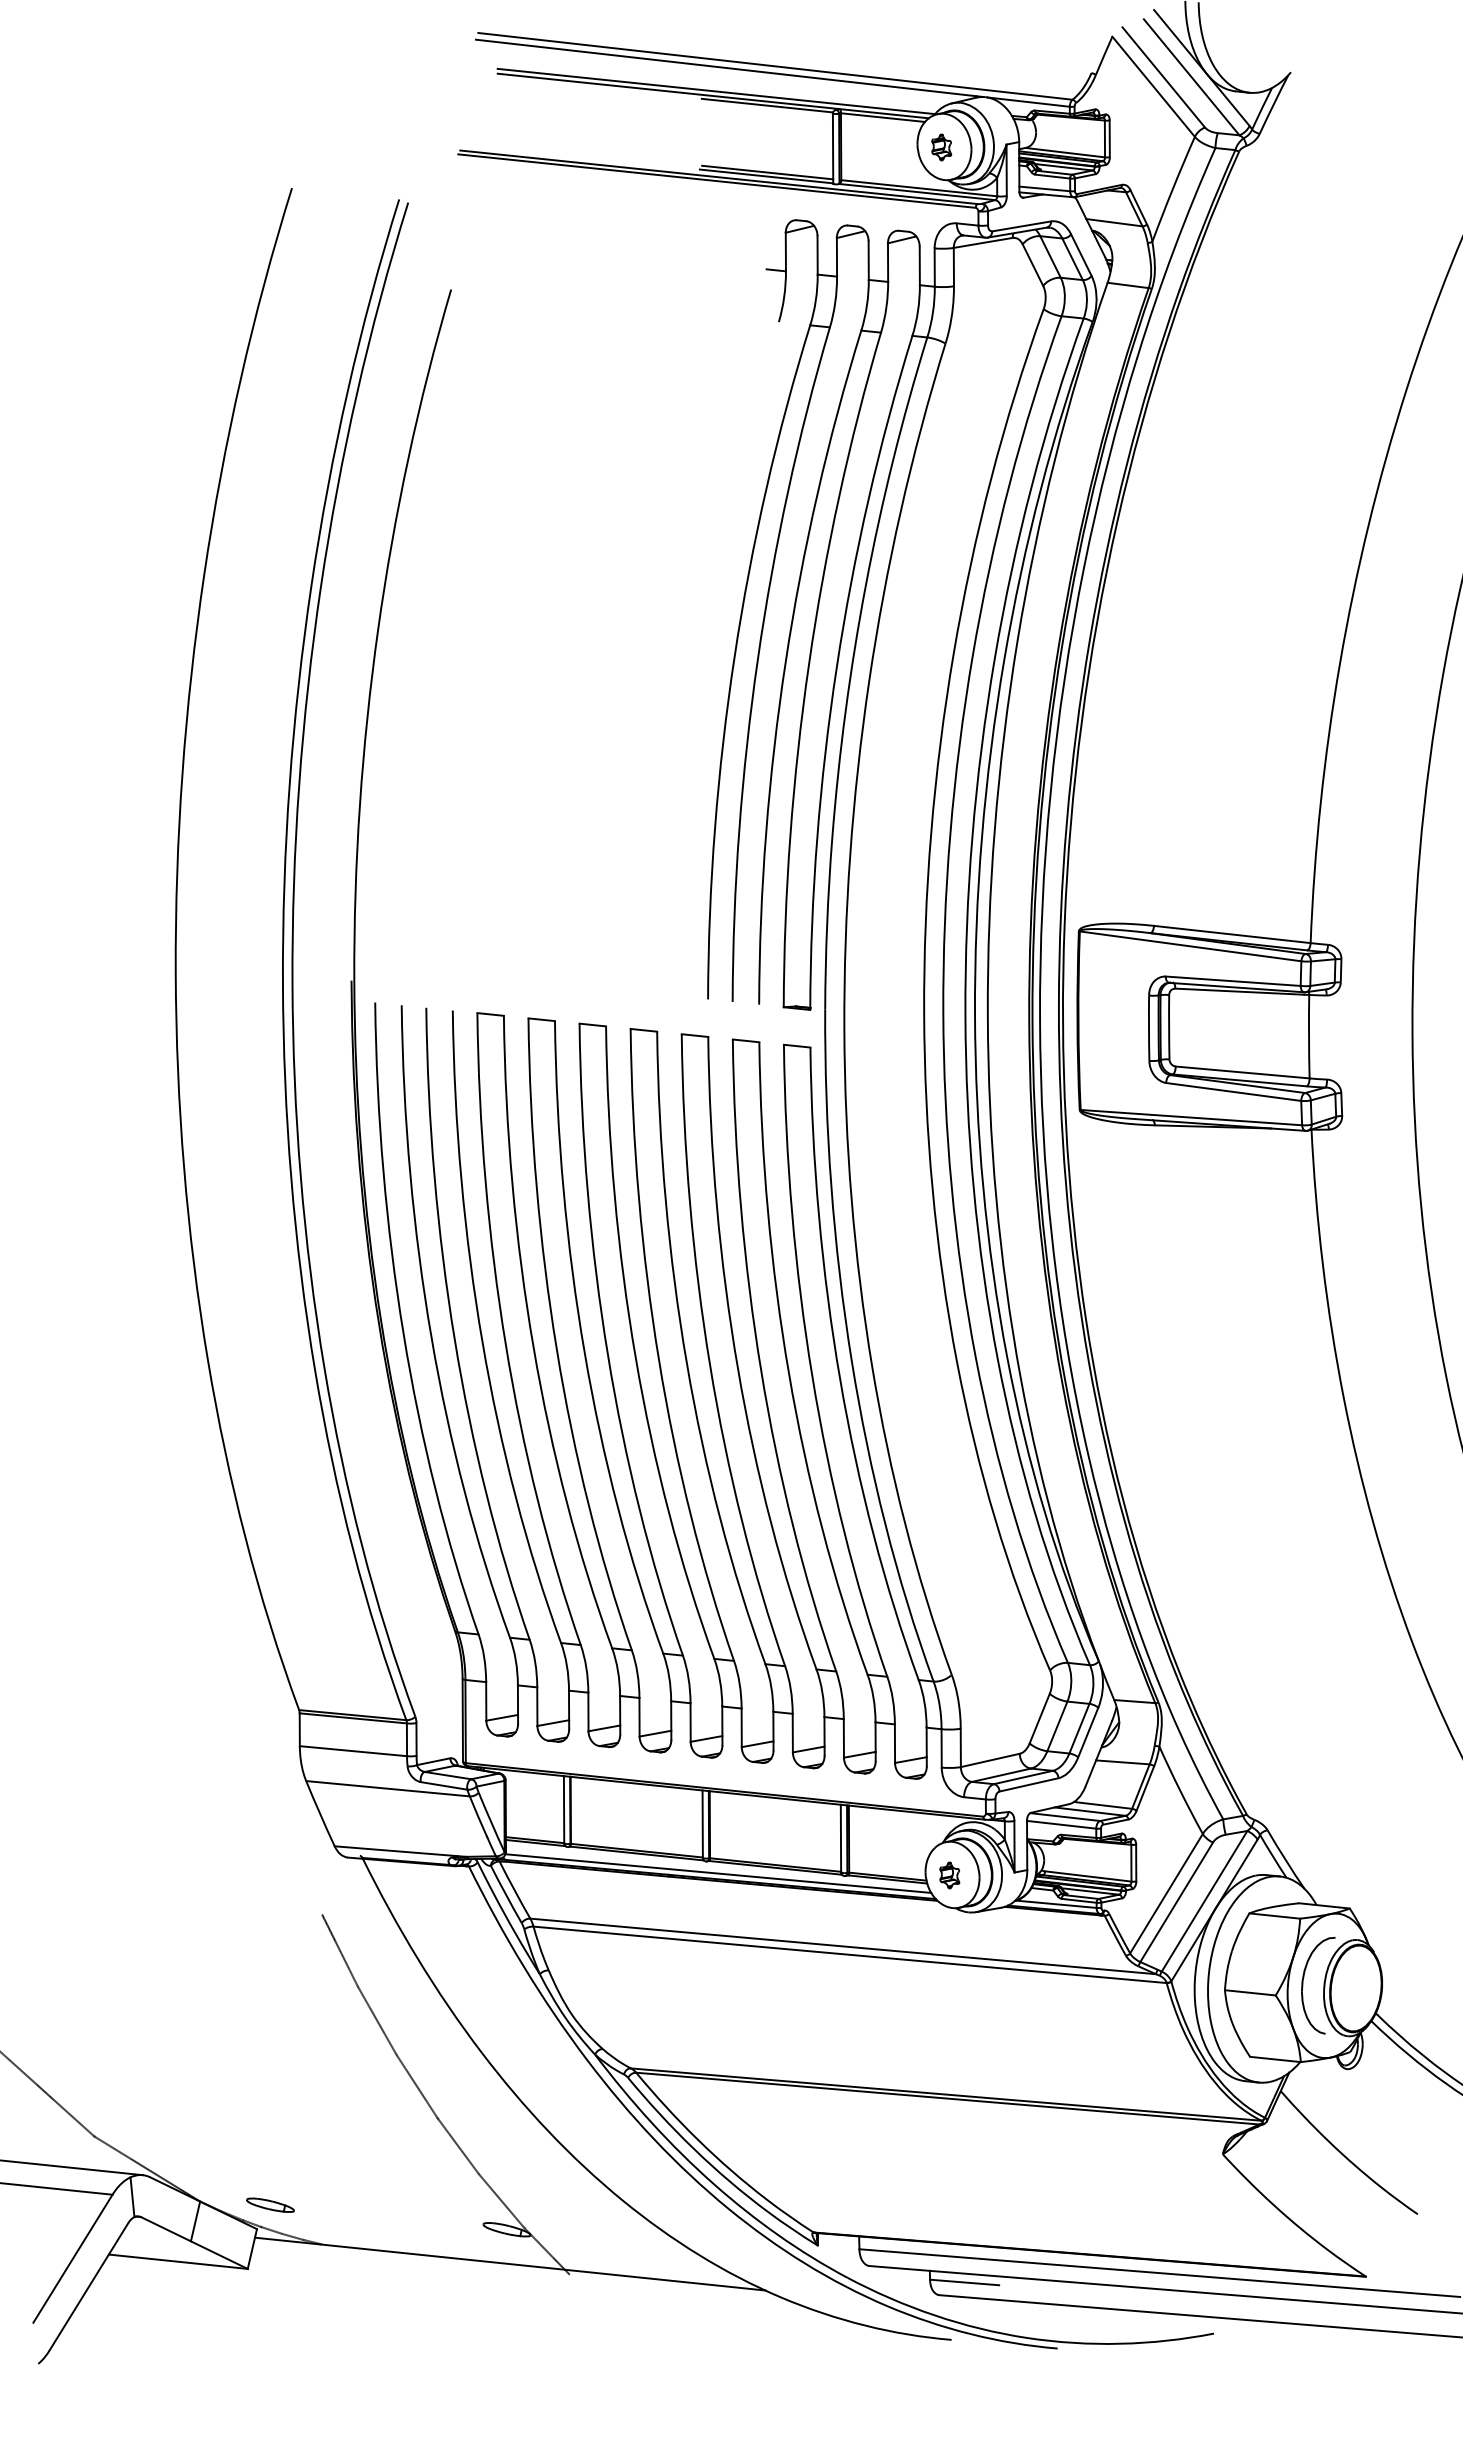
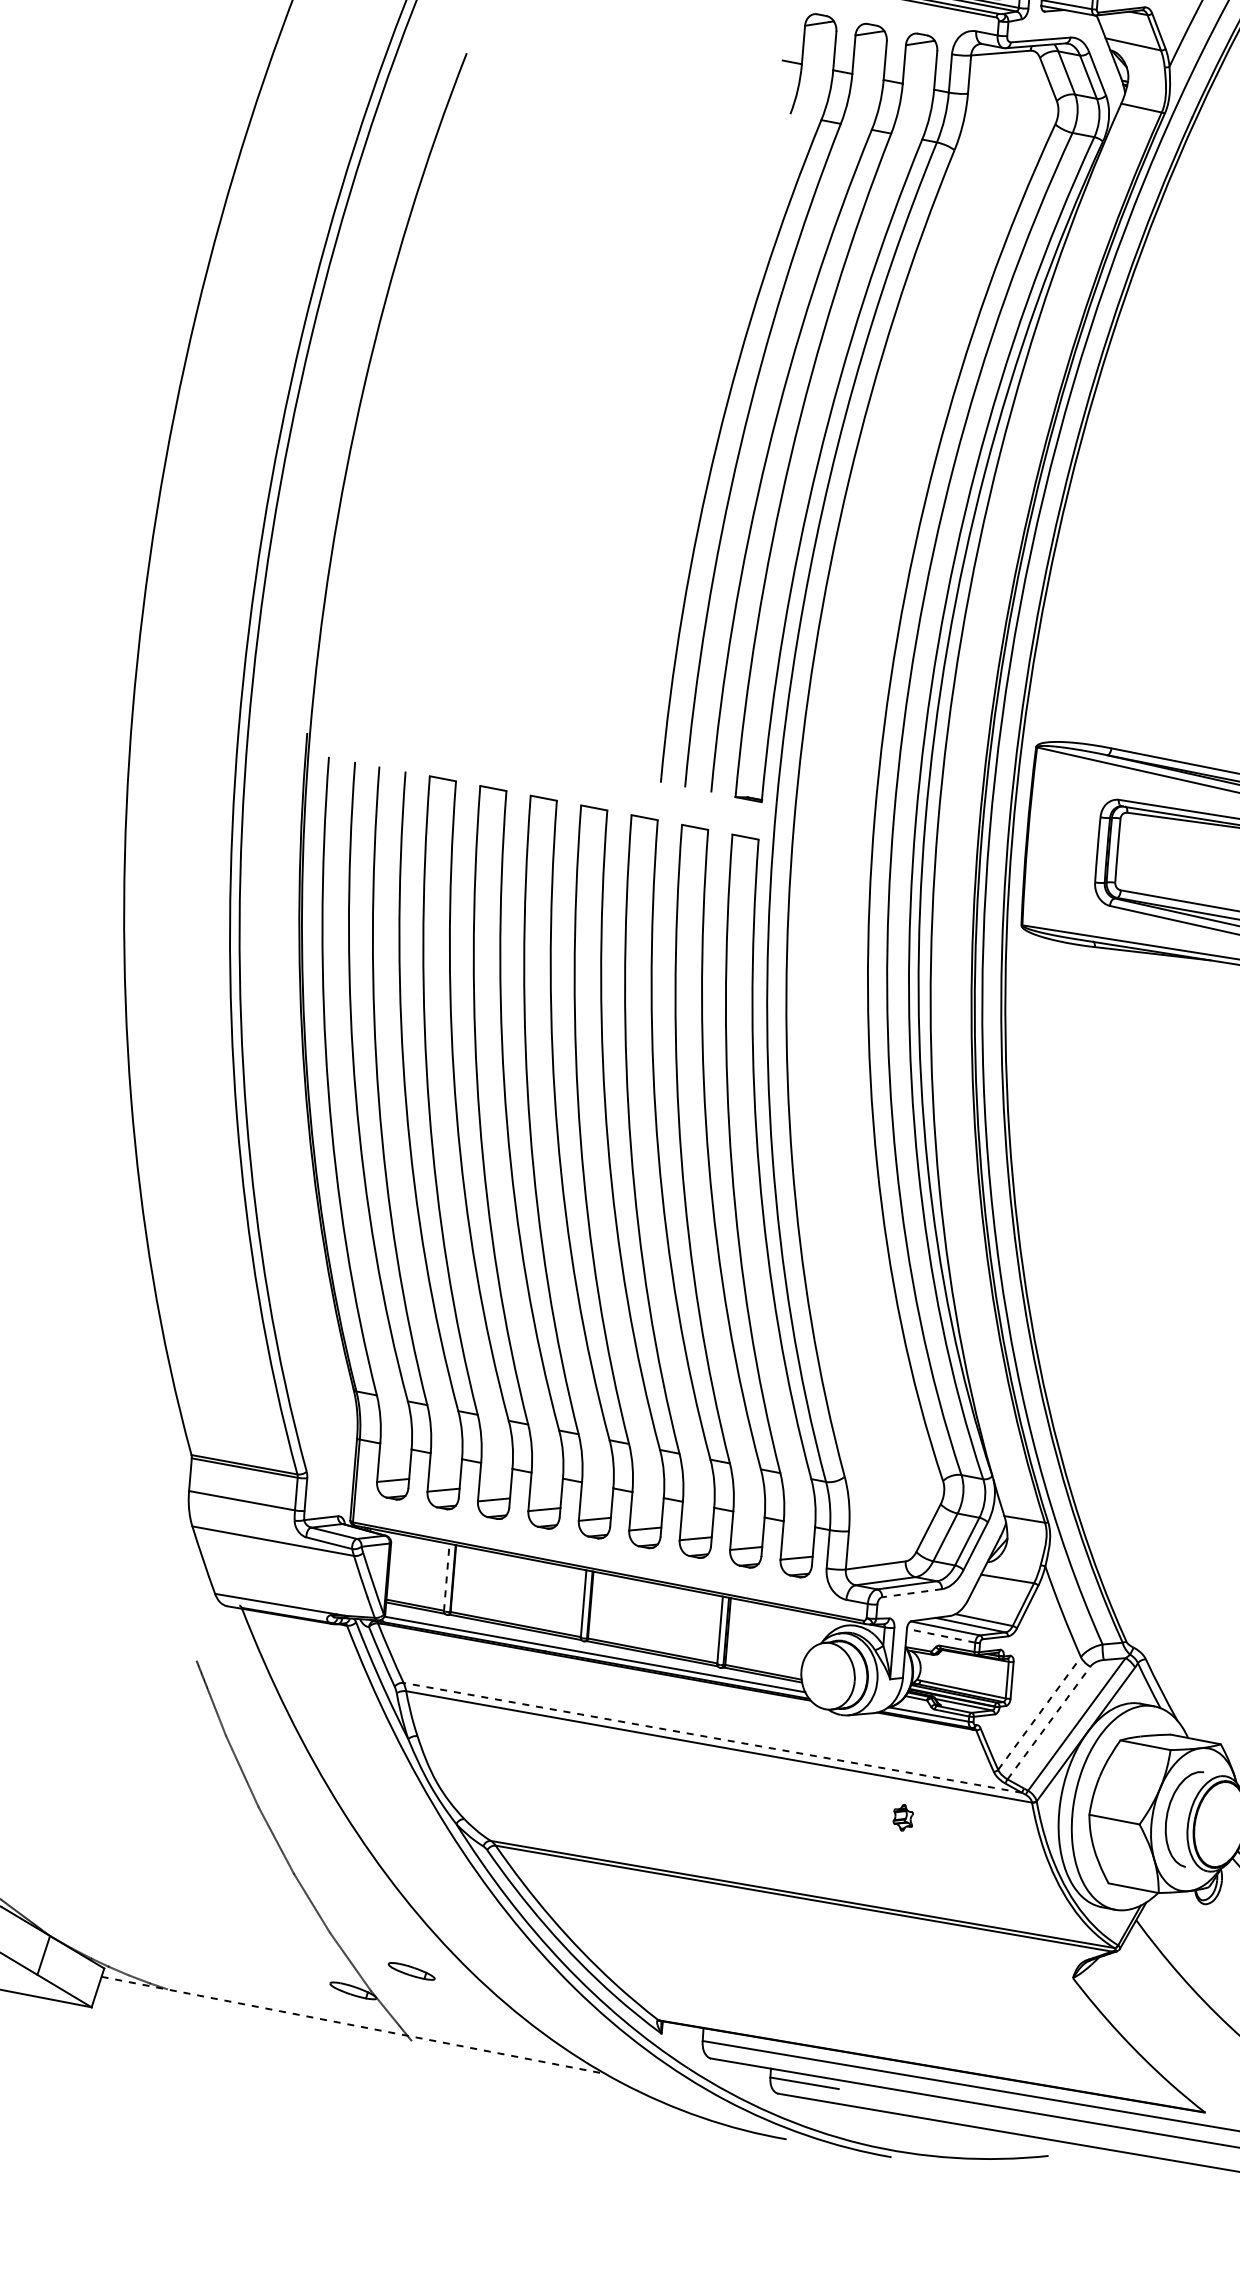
line: (1028, 1785) -> (911, 1593), solid -> dashed
line: (564, 1809) -> (447, 1577), solid -> dashed
line: (1061, 1824) -> (941, 1635), solid -> dashed
part: (949, 1875) -> (902, 1817), moved
line: (1166, 1893) -> (1039, 1713), solid -> dashed
line: (1176, 1902) -> (1048, 1723), solid -> dashed
line: (842, 1946) -> (712, 1737), solid -> dashed
part: (270, 2204) -> (411, 1970), moved
line: (510, 2264) -> (353, 2025), solid -> dashed

